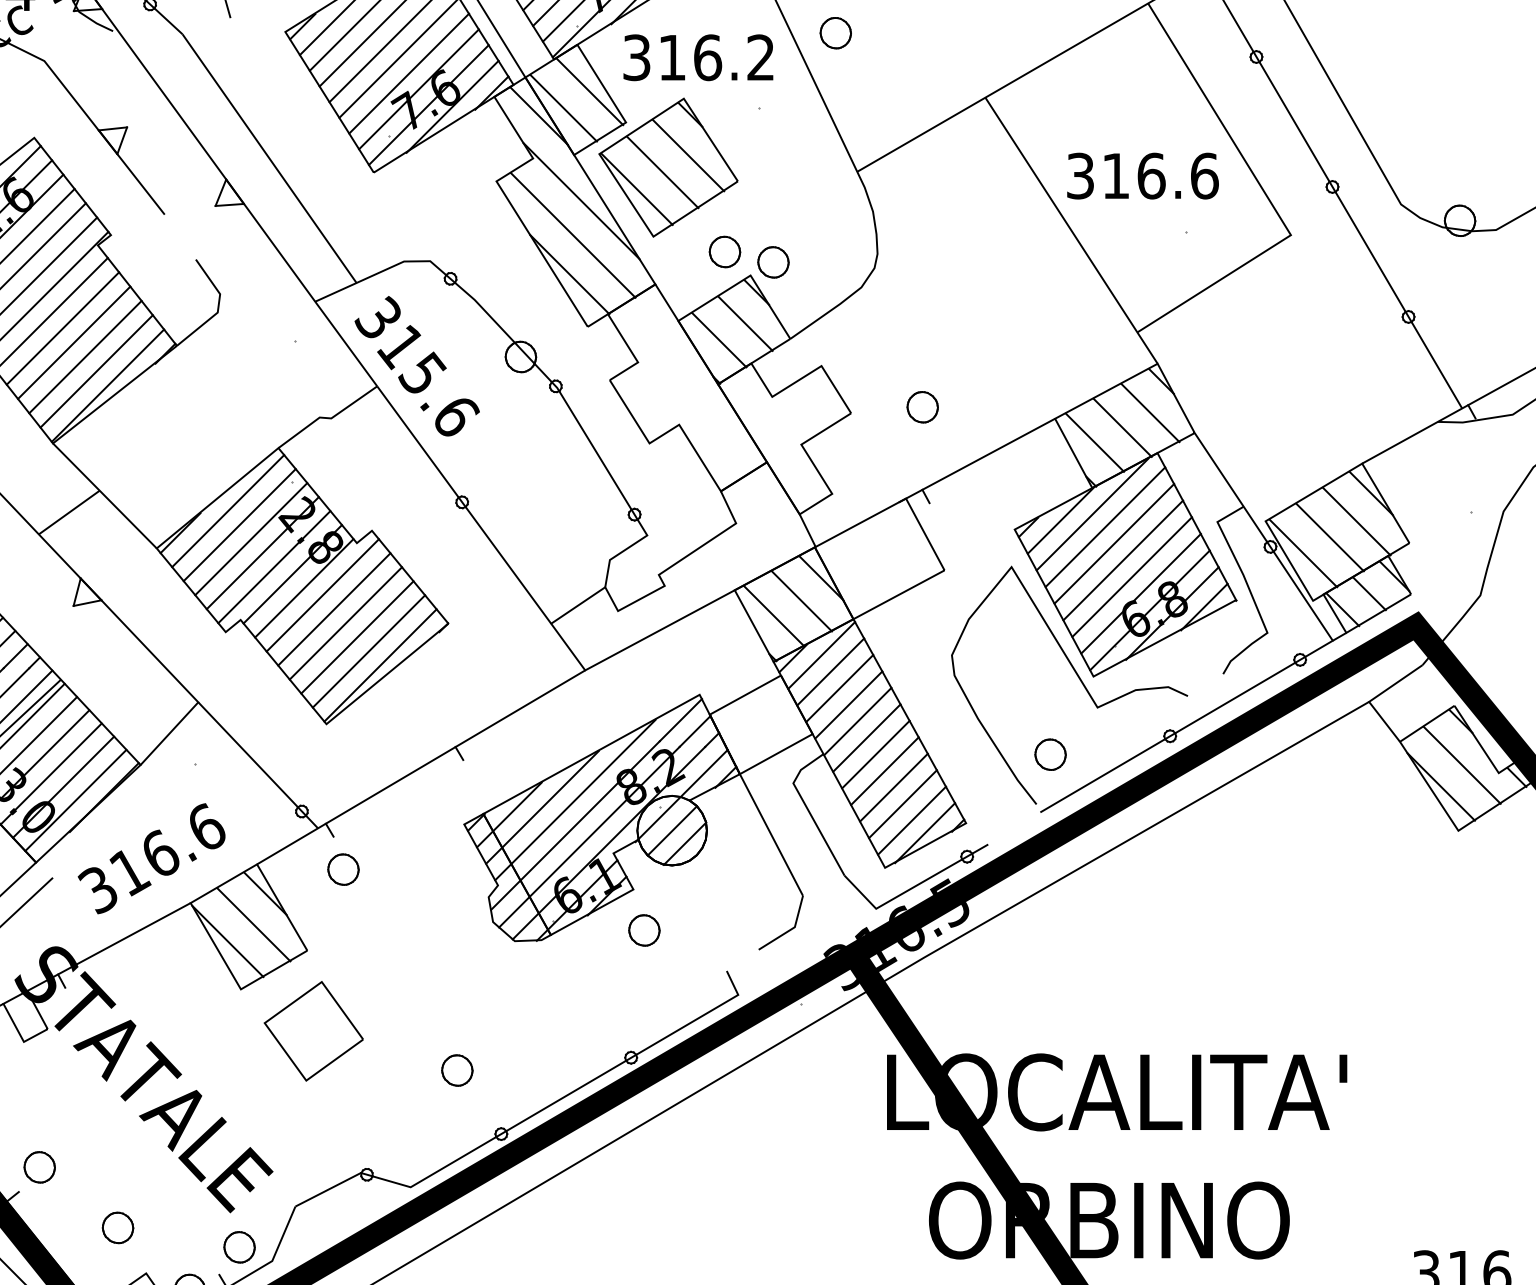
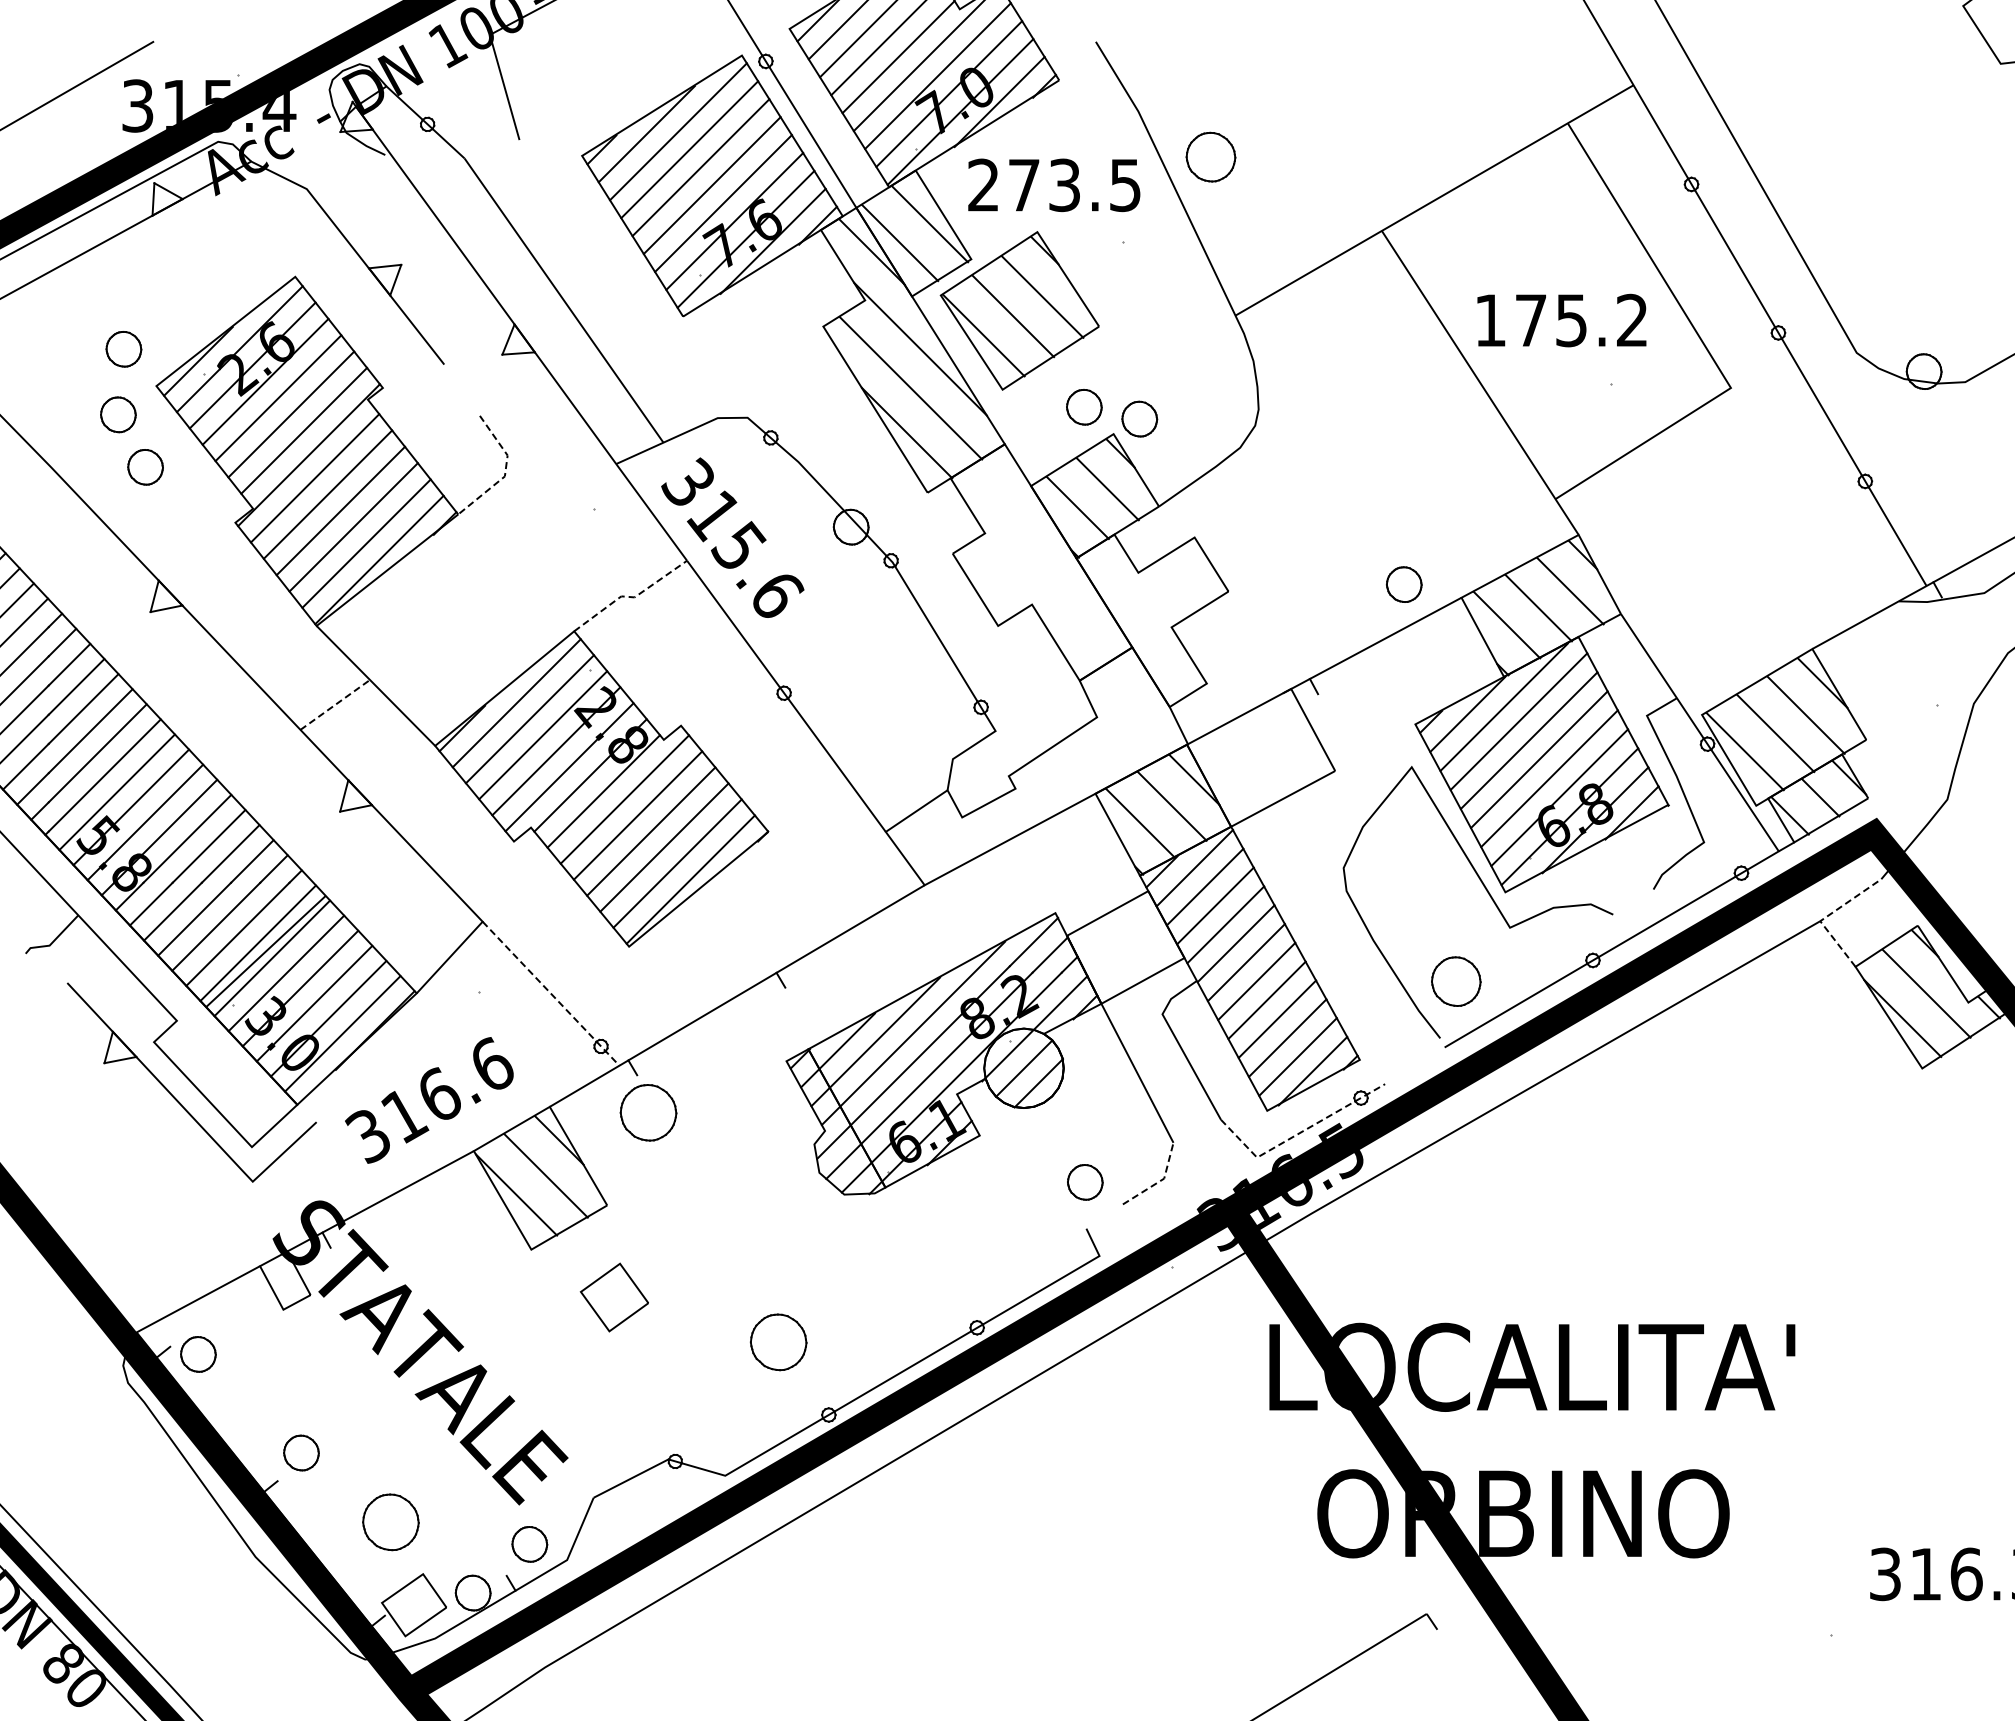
part: (835, 33) -> (1210, 157), size x1.4
text: (698, 57) -> (1054, 185), 316.2 -> 273.5
text: (1142, 176) -> (1561, 320), 316.6 -> 175.2
line: (218, 308) -> (505, 471), solid -> dashed
part: (922, 407) -> (1404, 584), moved
line: (327, 418) -> (630, 597), solid -> dashed
line: (69, 512) -> (335, 704), solid -> dashed
line: (1374, 697) -> (1826, 916), solid -> dashed
part: (1050, 754) -> (1456, 981), size x1.4
line: (258, 766) -> (551, 994), solid -> dashed
part: (343, 869) -> (648, 1112), size x1.6
line: (911, 888) -> (1297, 1134), solid -> dashed
line: (790, 929) -> (1159, 1181), solid -> dashed
part: (644, 930) -> (1085, 1182), moved
part: (313, 1031) -> (614, 1297), size x0.6
part: (457, 1070) -> (778, 1342), size x1.6
part: (117, 1227) -> (390, 1521), size x1.6

